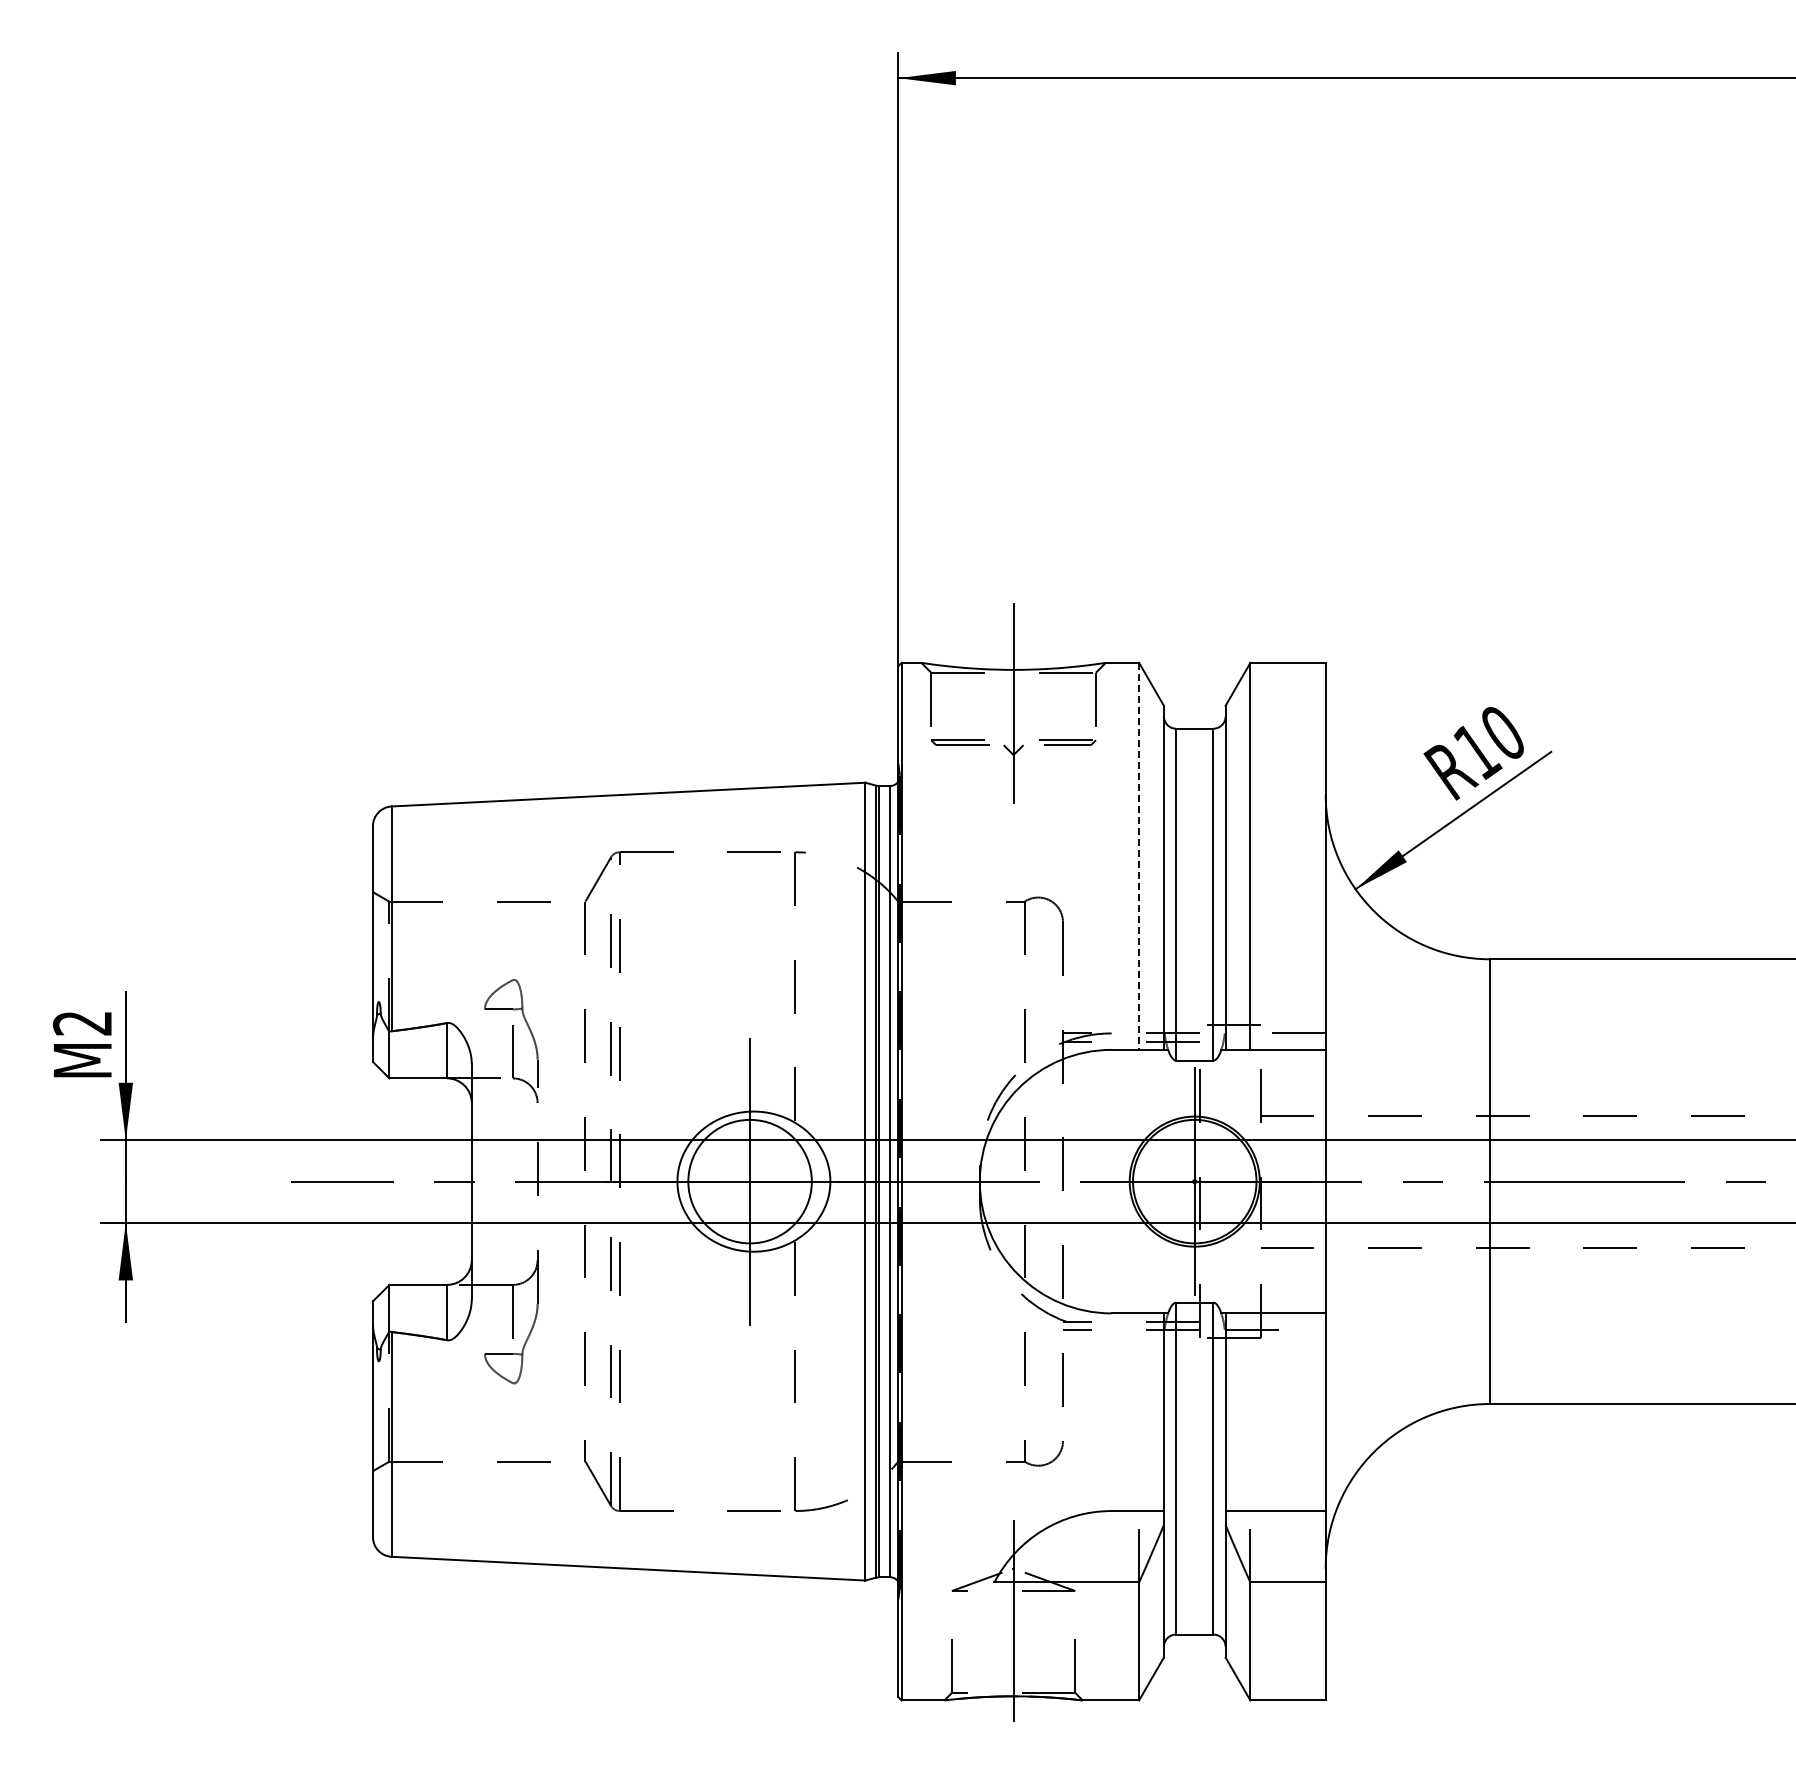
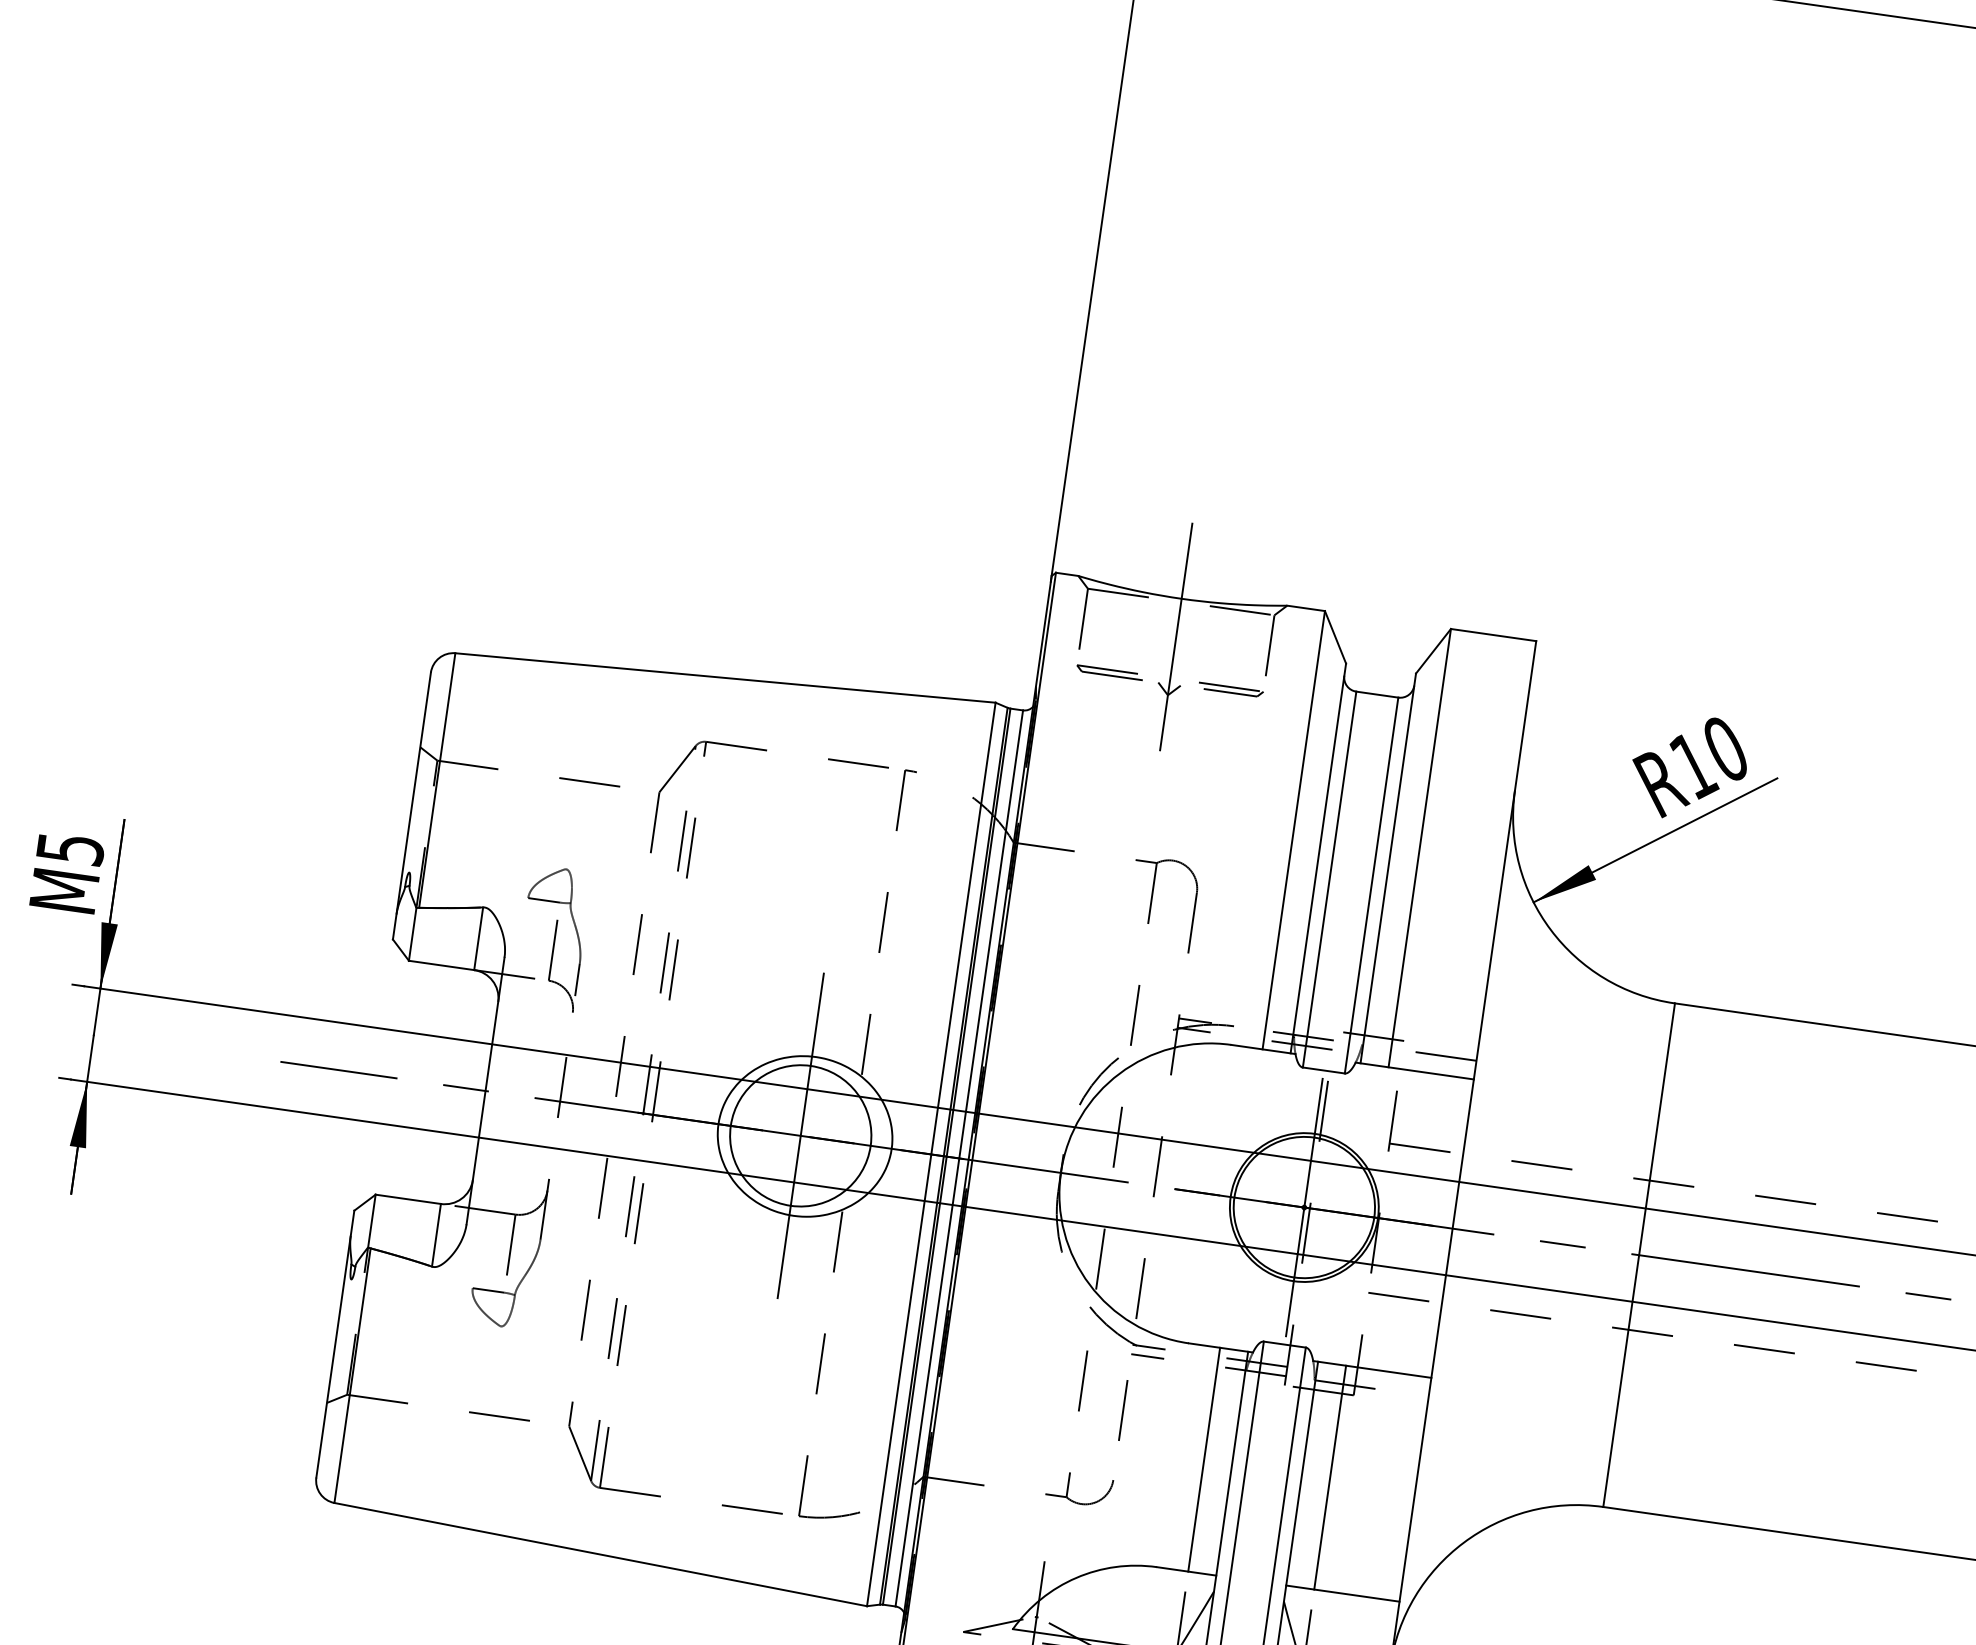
line: (1139, 856) -> (1294, 830), dashed -> solid
text: (82, 1023) -> (70, 849), M2 -> M5
line: (1139, 1412) -> (1204, 1460), added
line: (1250, 1412) -> (1330, 1477), added

